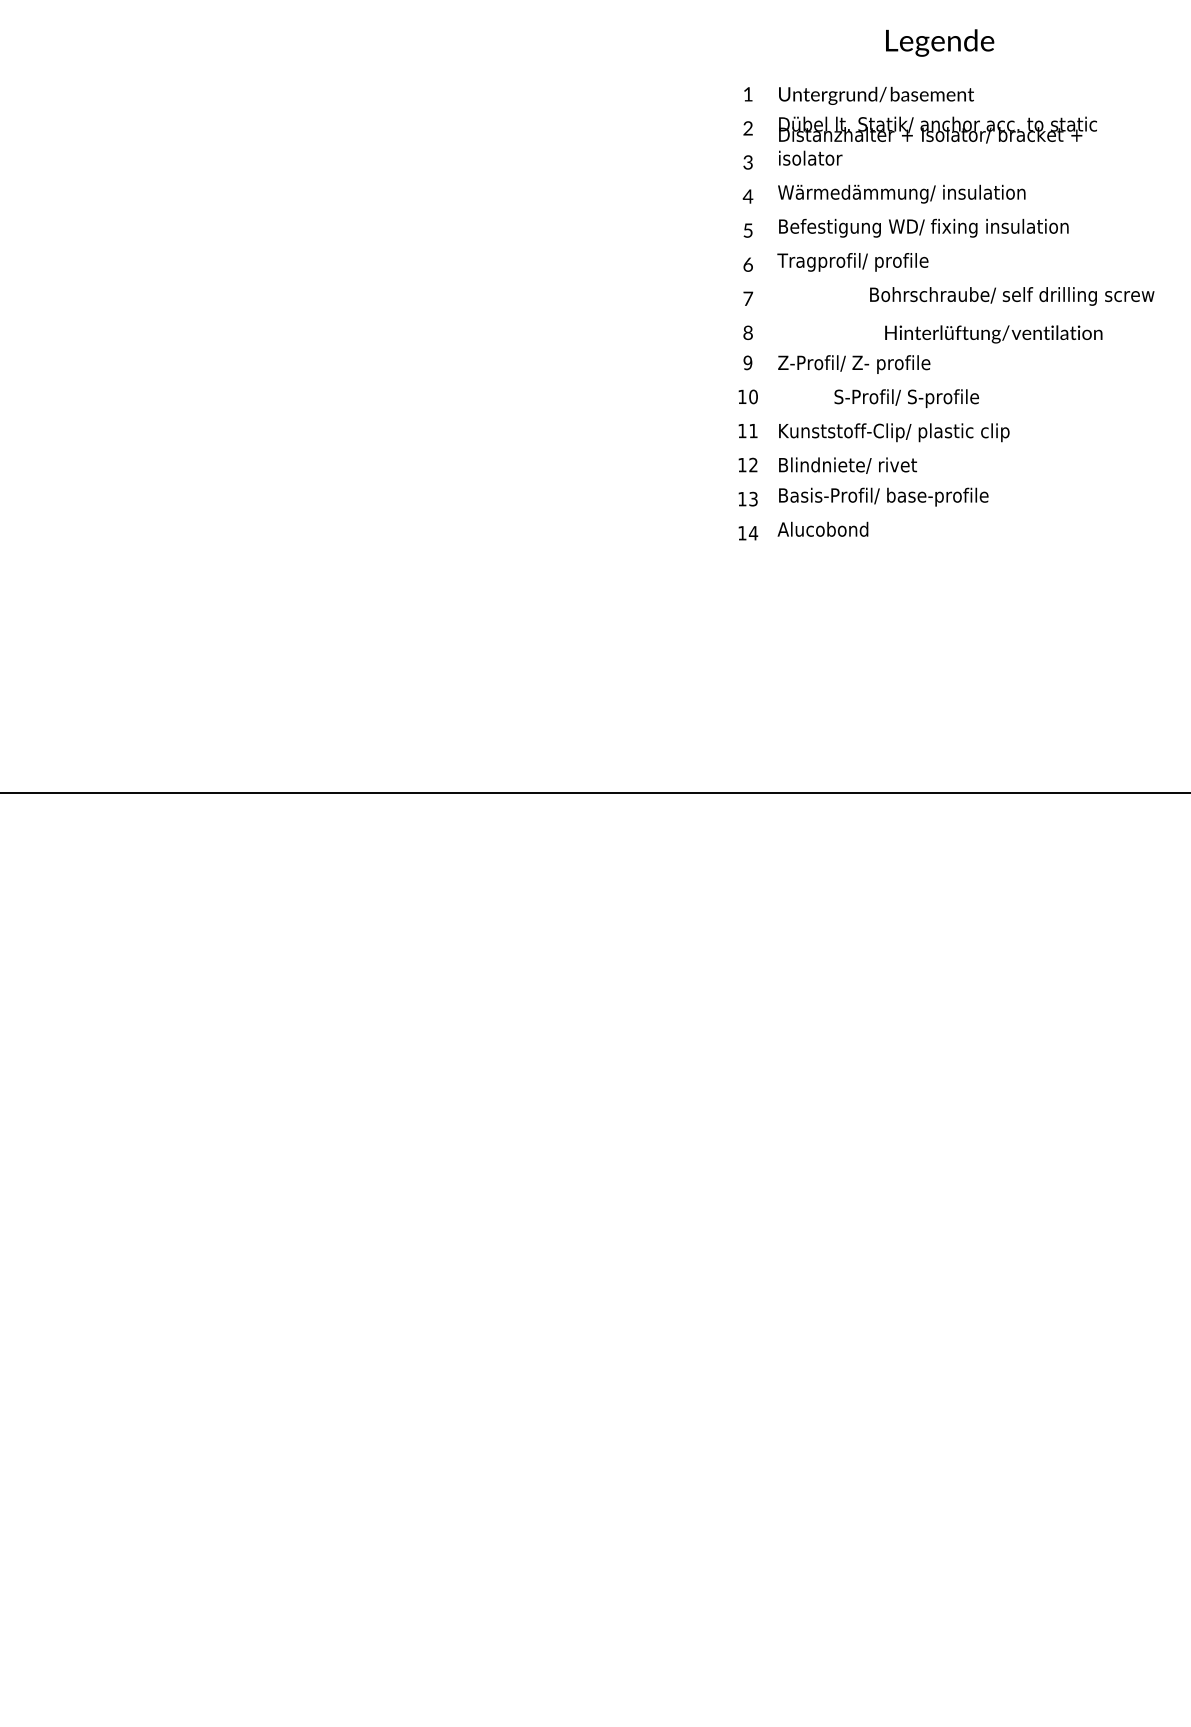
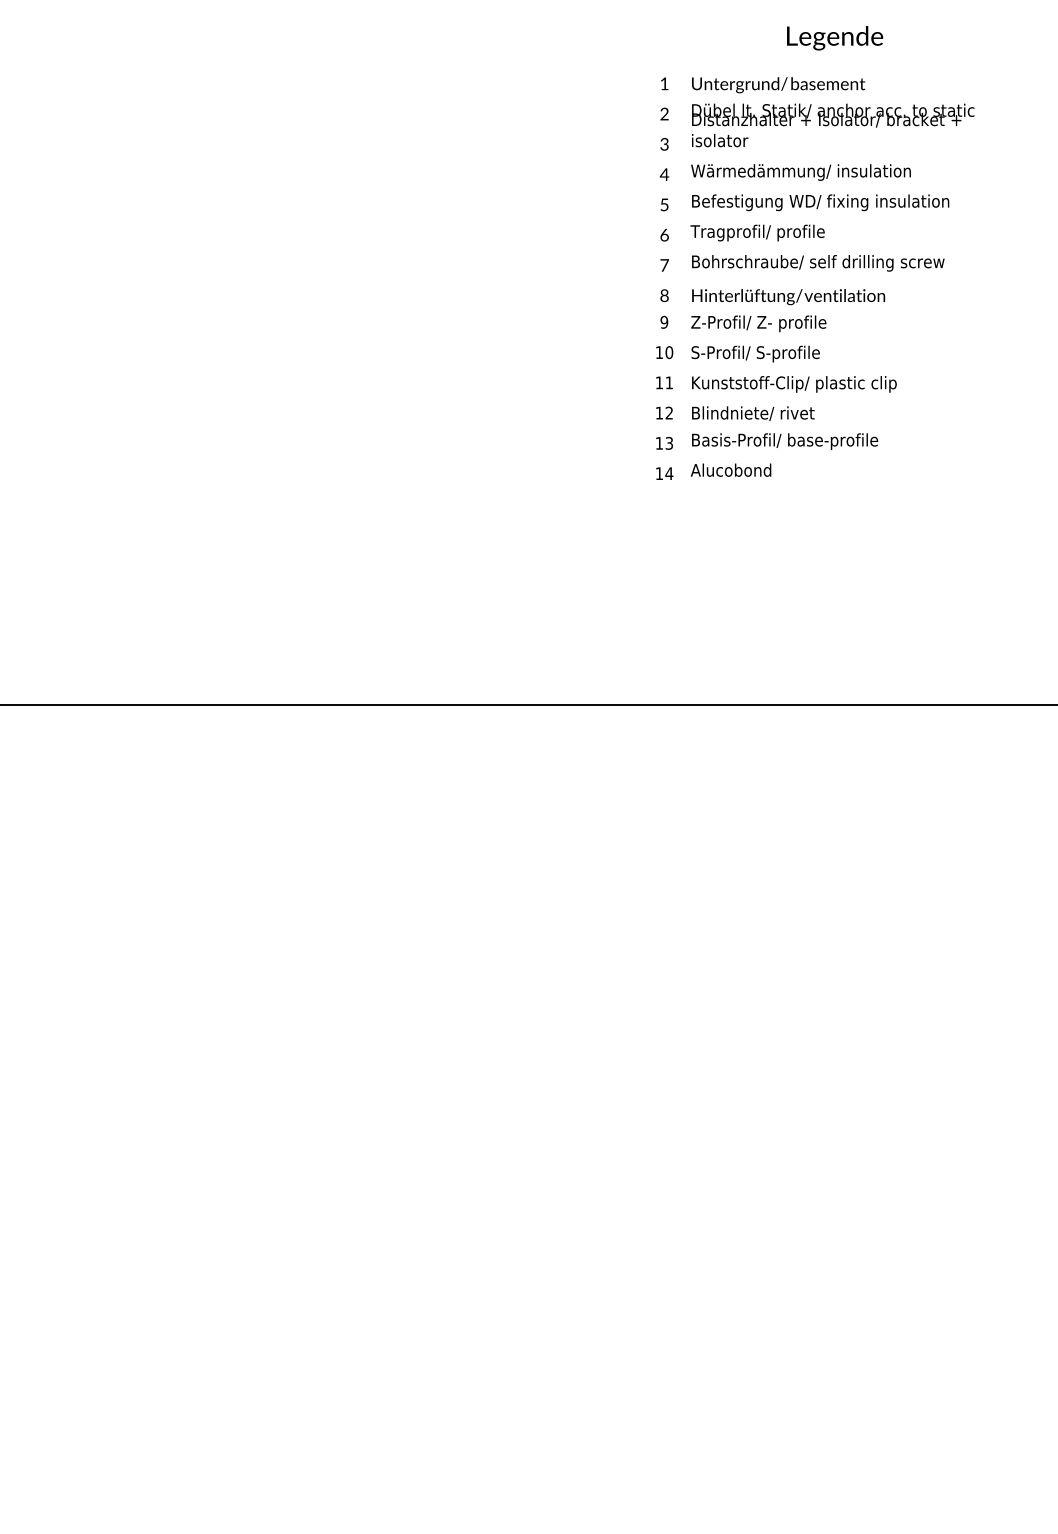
text: (1012, 296) -> (818, 263), moved
text: (993, 334) -> (788, 297), moved
text: (906, 398) -> (755, 353), moved

